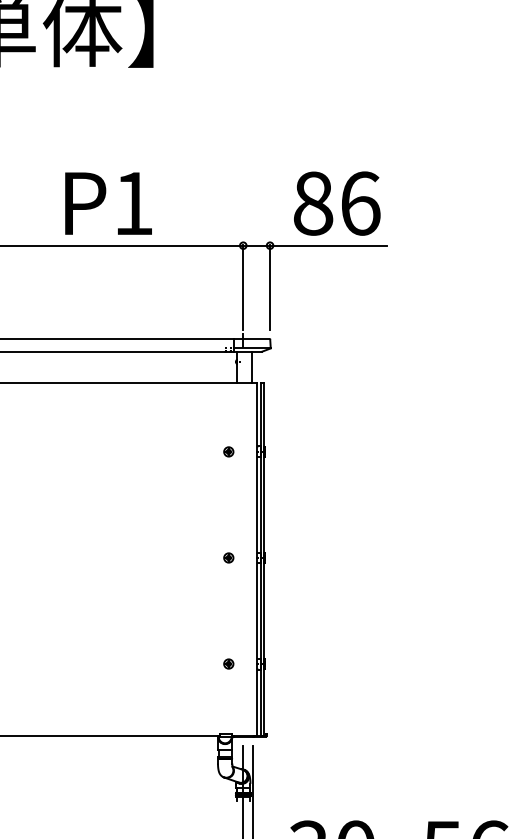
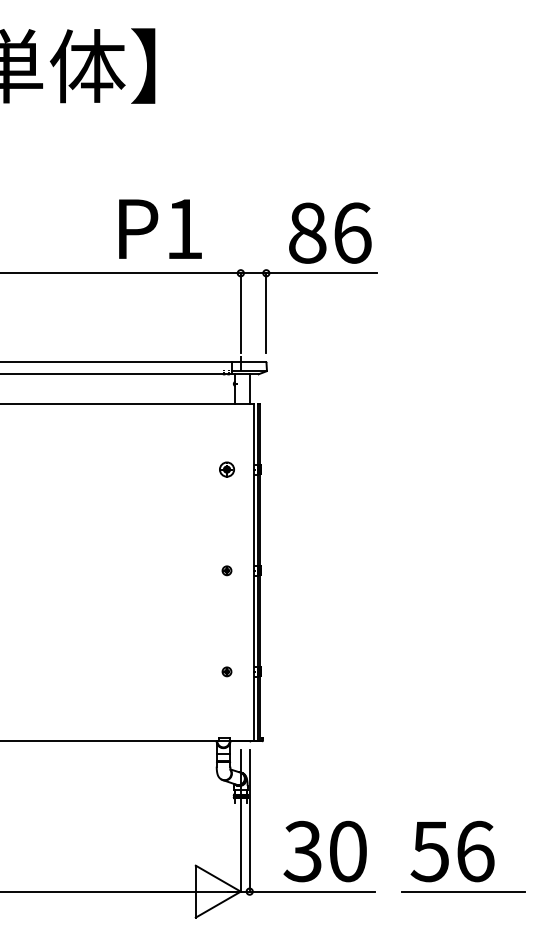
text: (108, 202) -> (160, 228), moved
part: (228, 451) -> (226, 469), size x1.6

